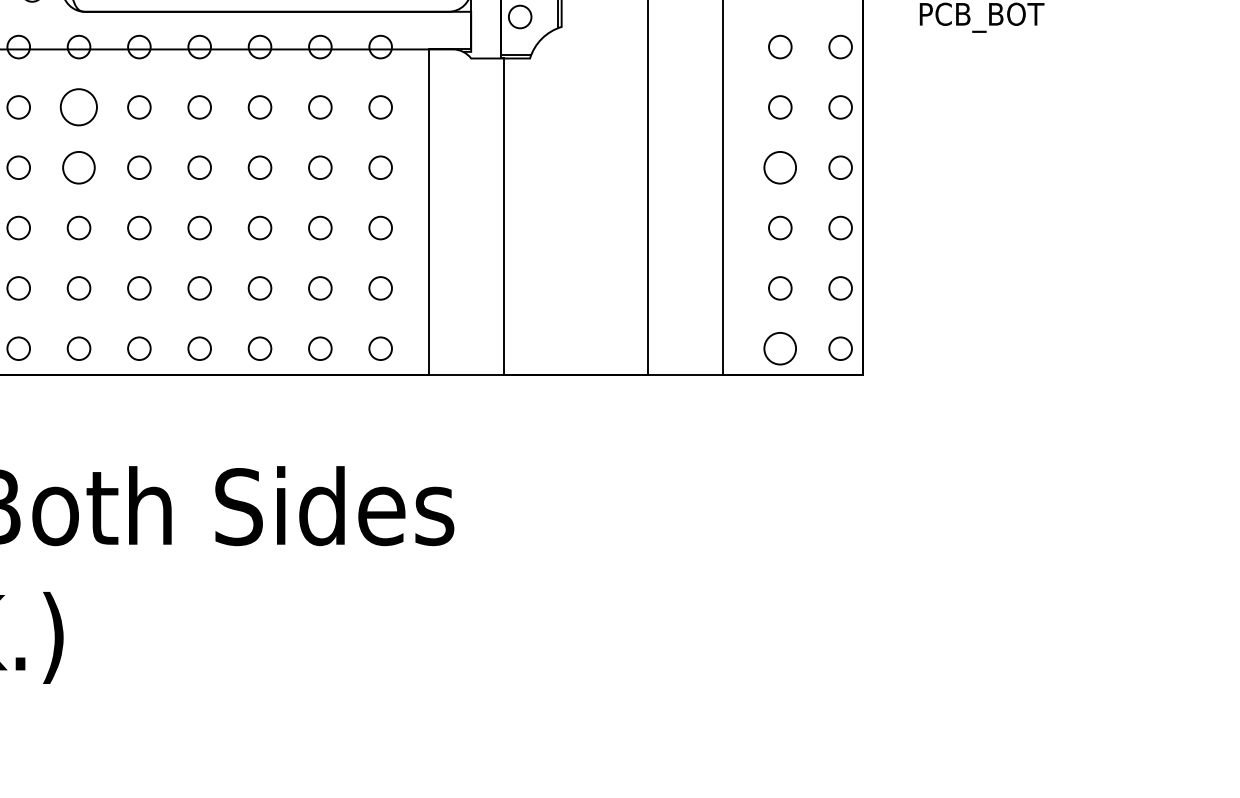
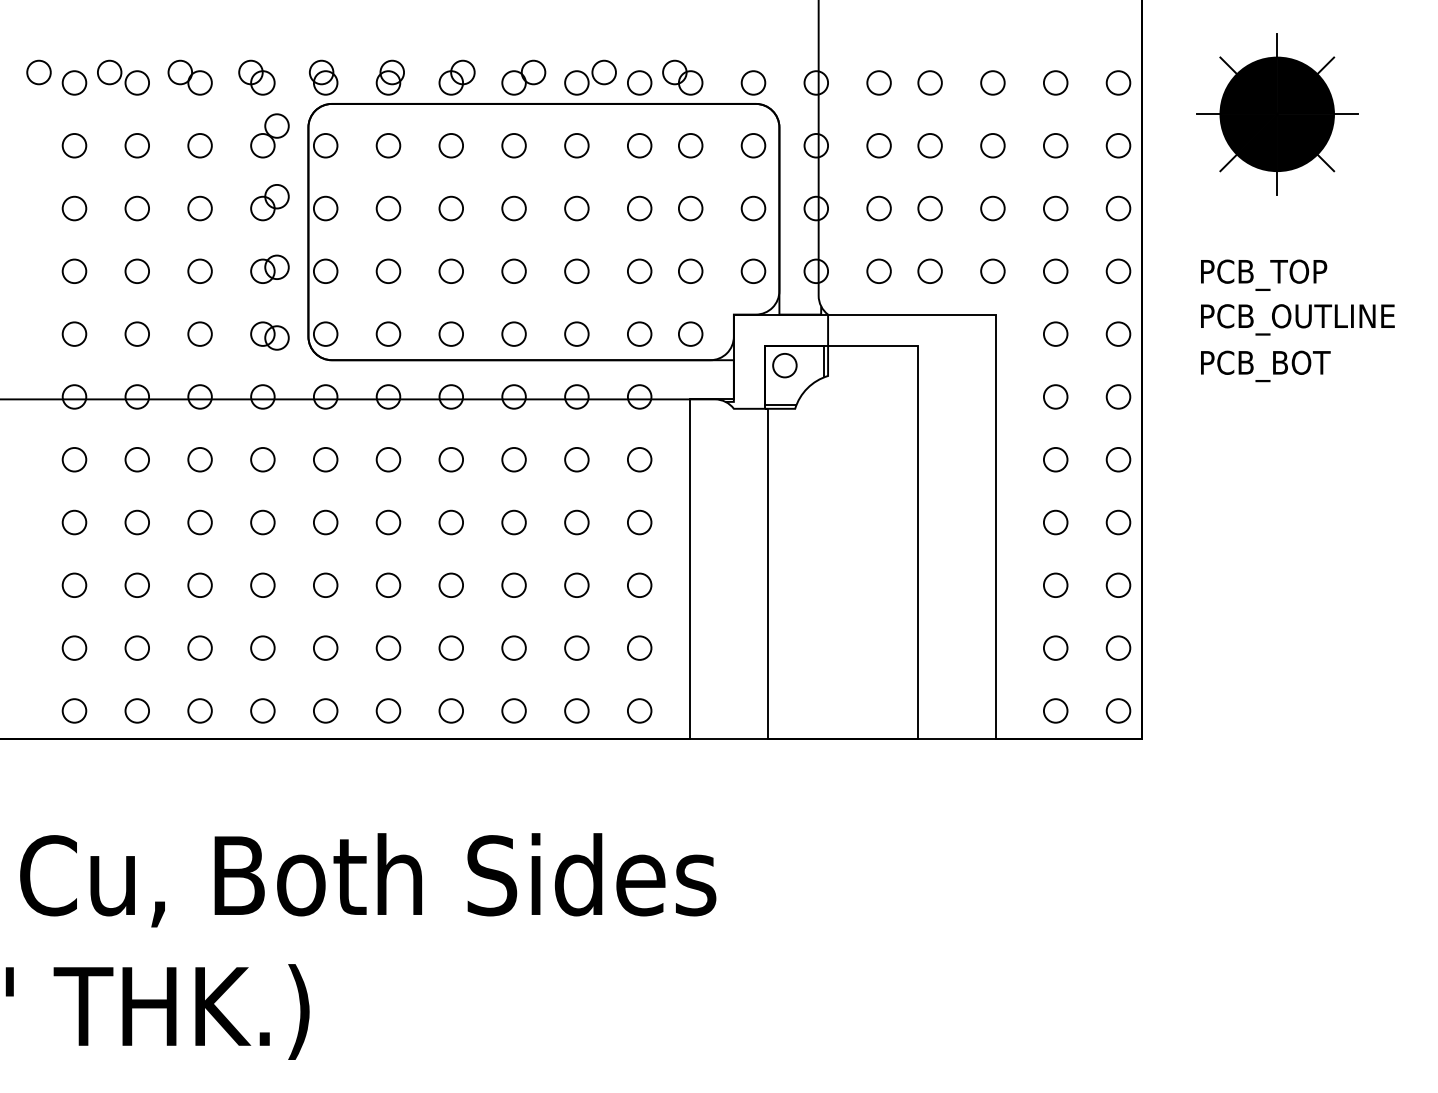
circle: (78, 107) -> (325, 459), size x0.62
circle: (78, 167) -> (325, 522), size x0.71
circle: (780, 167) -> (1055, 522), size x0.71
circle: (780, 348) -> (1055, 710), size x0.71

